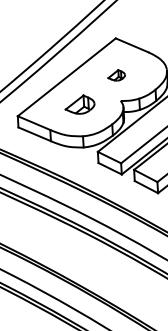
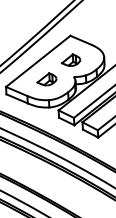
part: (115, 74) -> (70, 59), size x1.67

